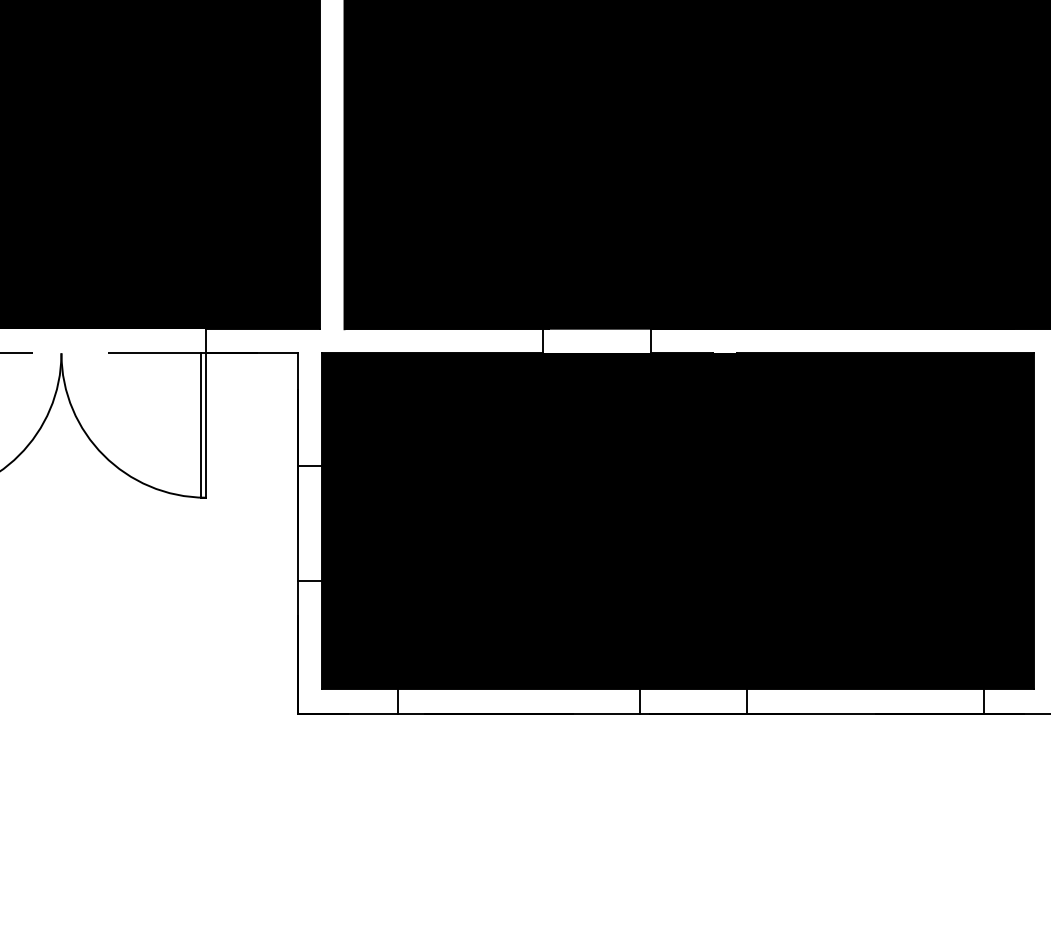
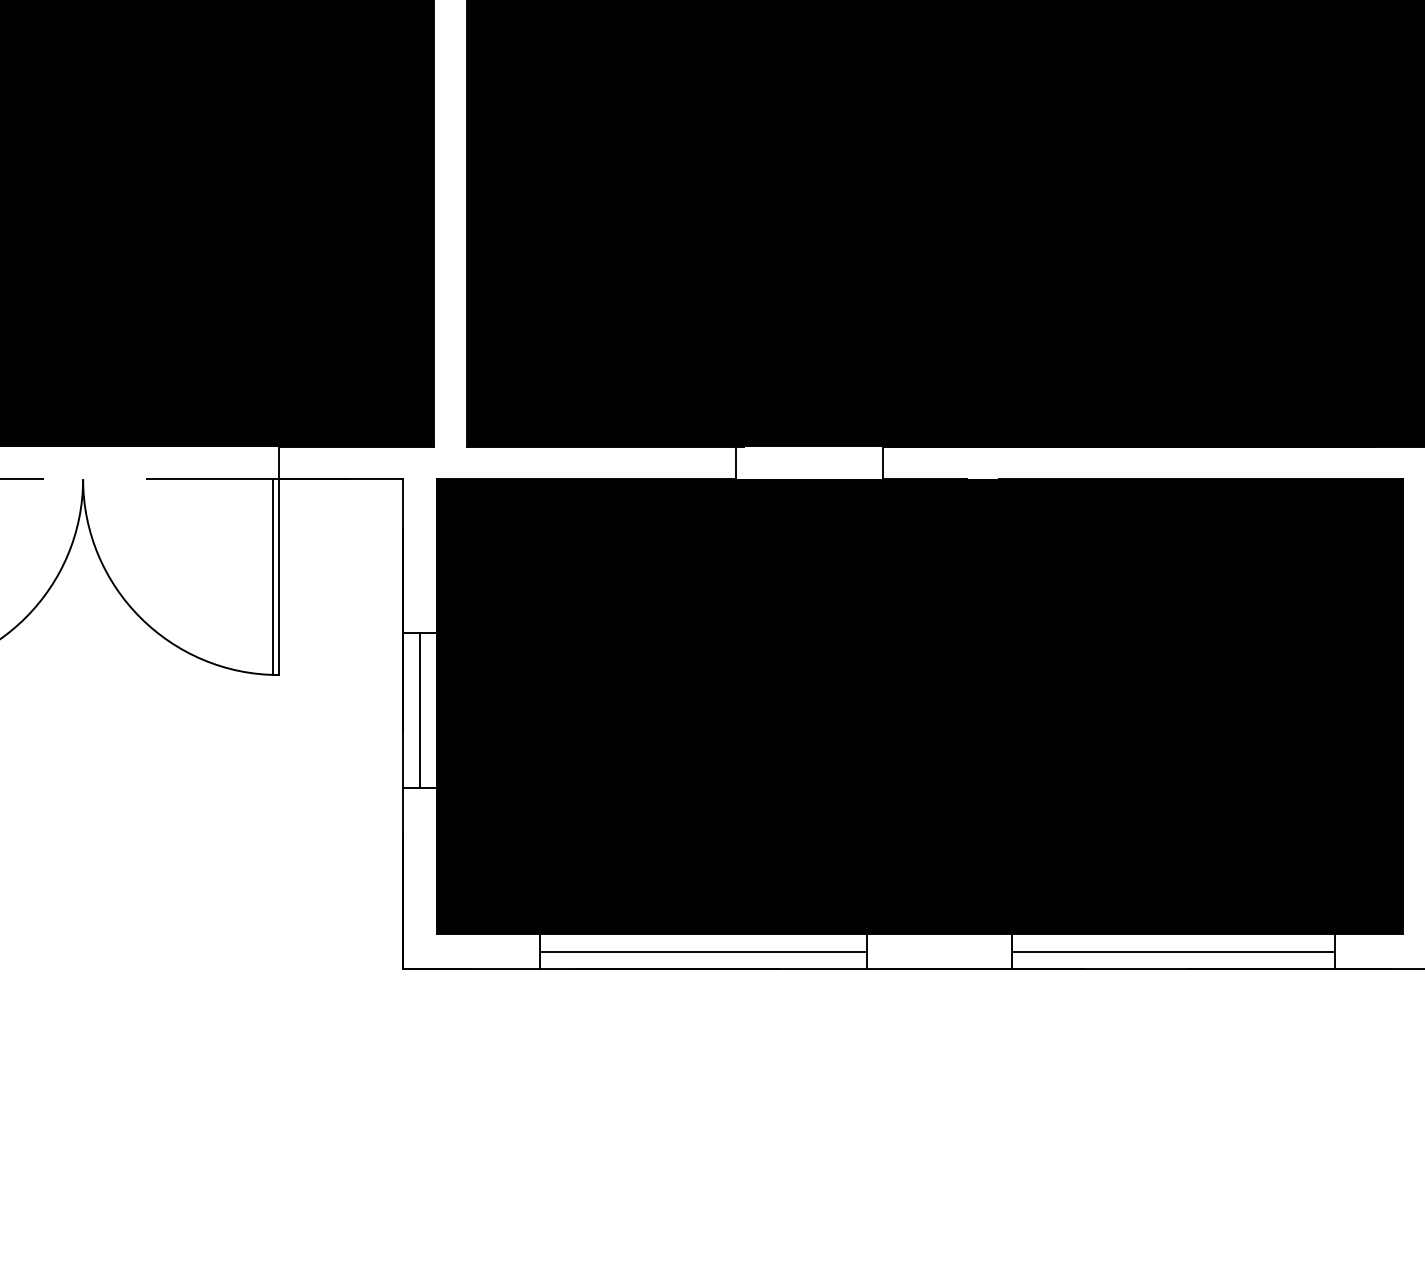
line: (309, 523) -> (419, 710), added
line: (518, 701) -> (703, 951), added
line: (865, 701) -> (1173, 951), added

